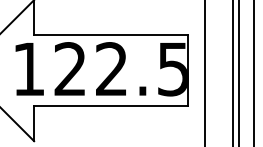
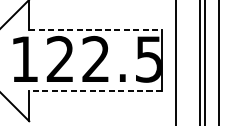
line: (111, 35) -> (95, 30), solid -> dashed
line: (110, 105) -> (94, 90), solid -> dashed

